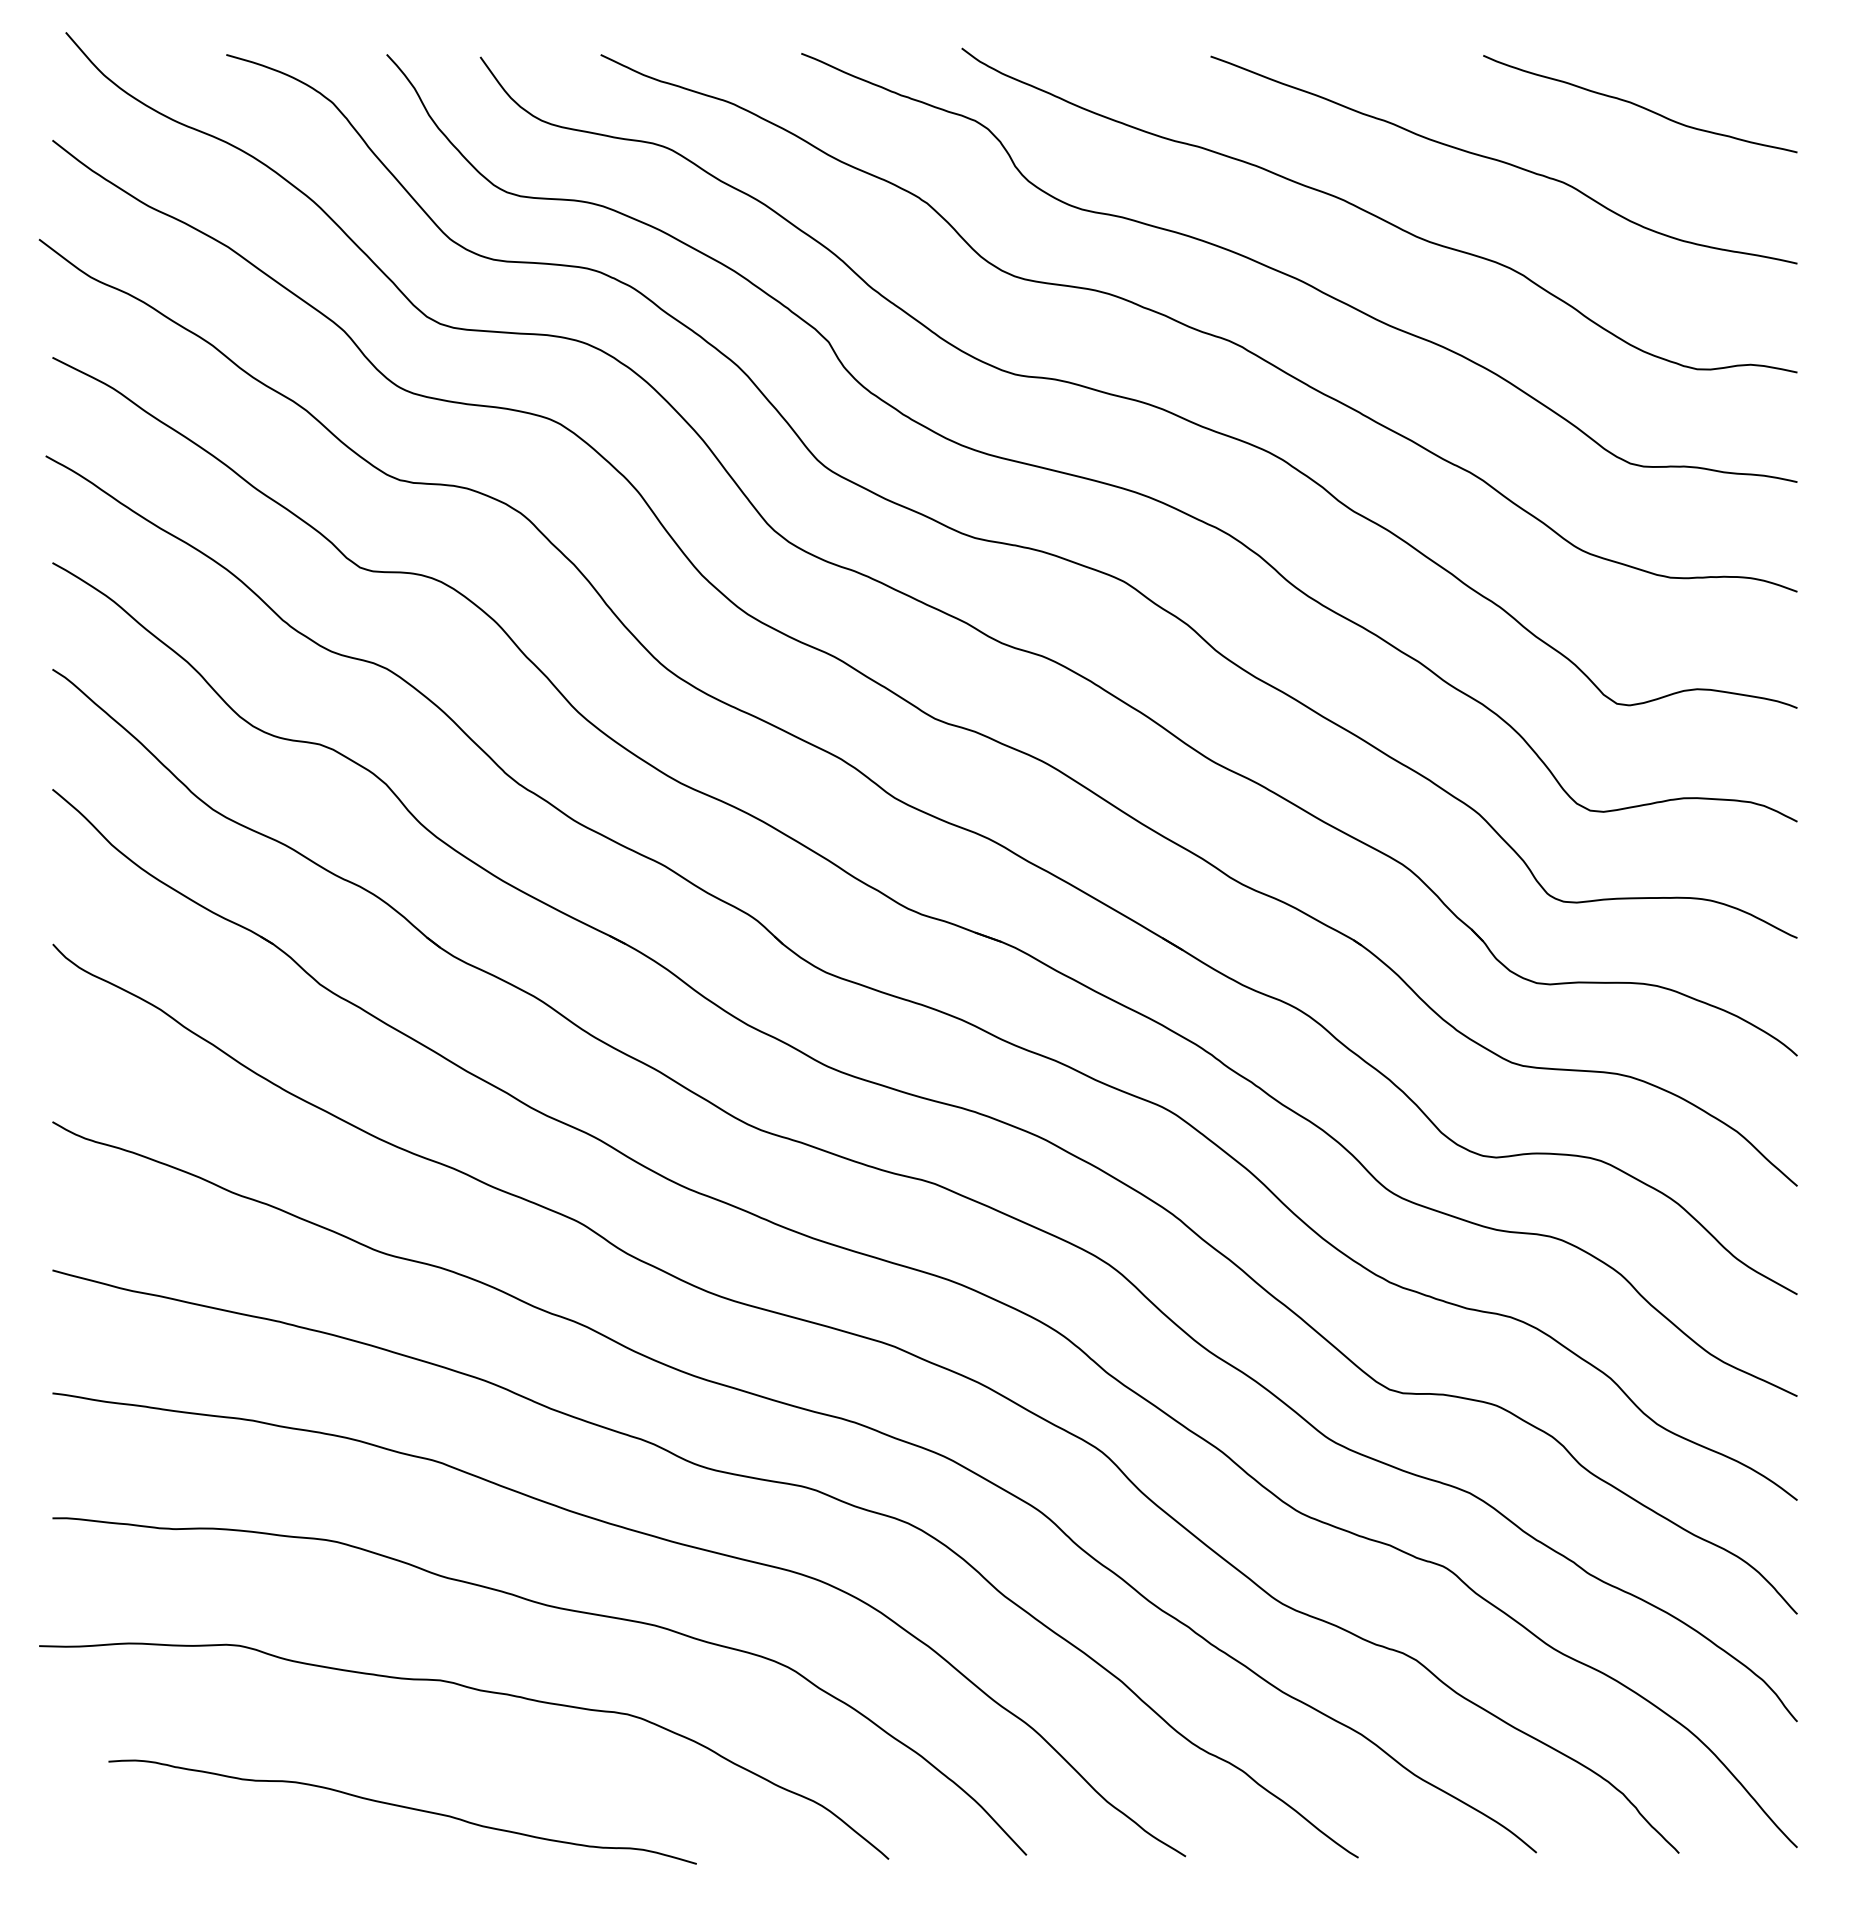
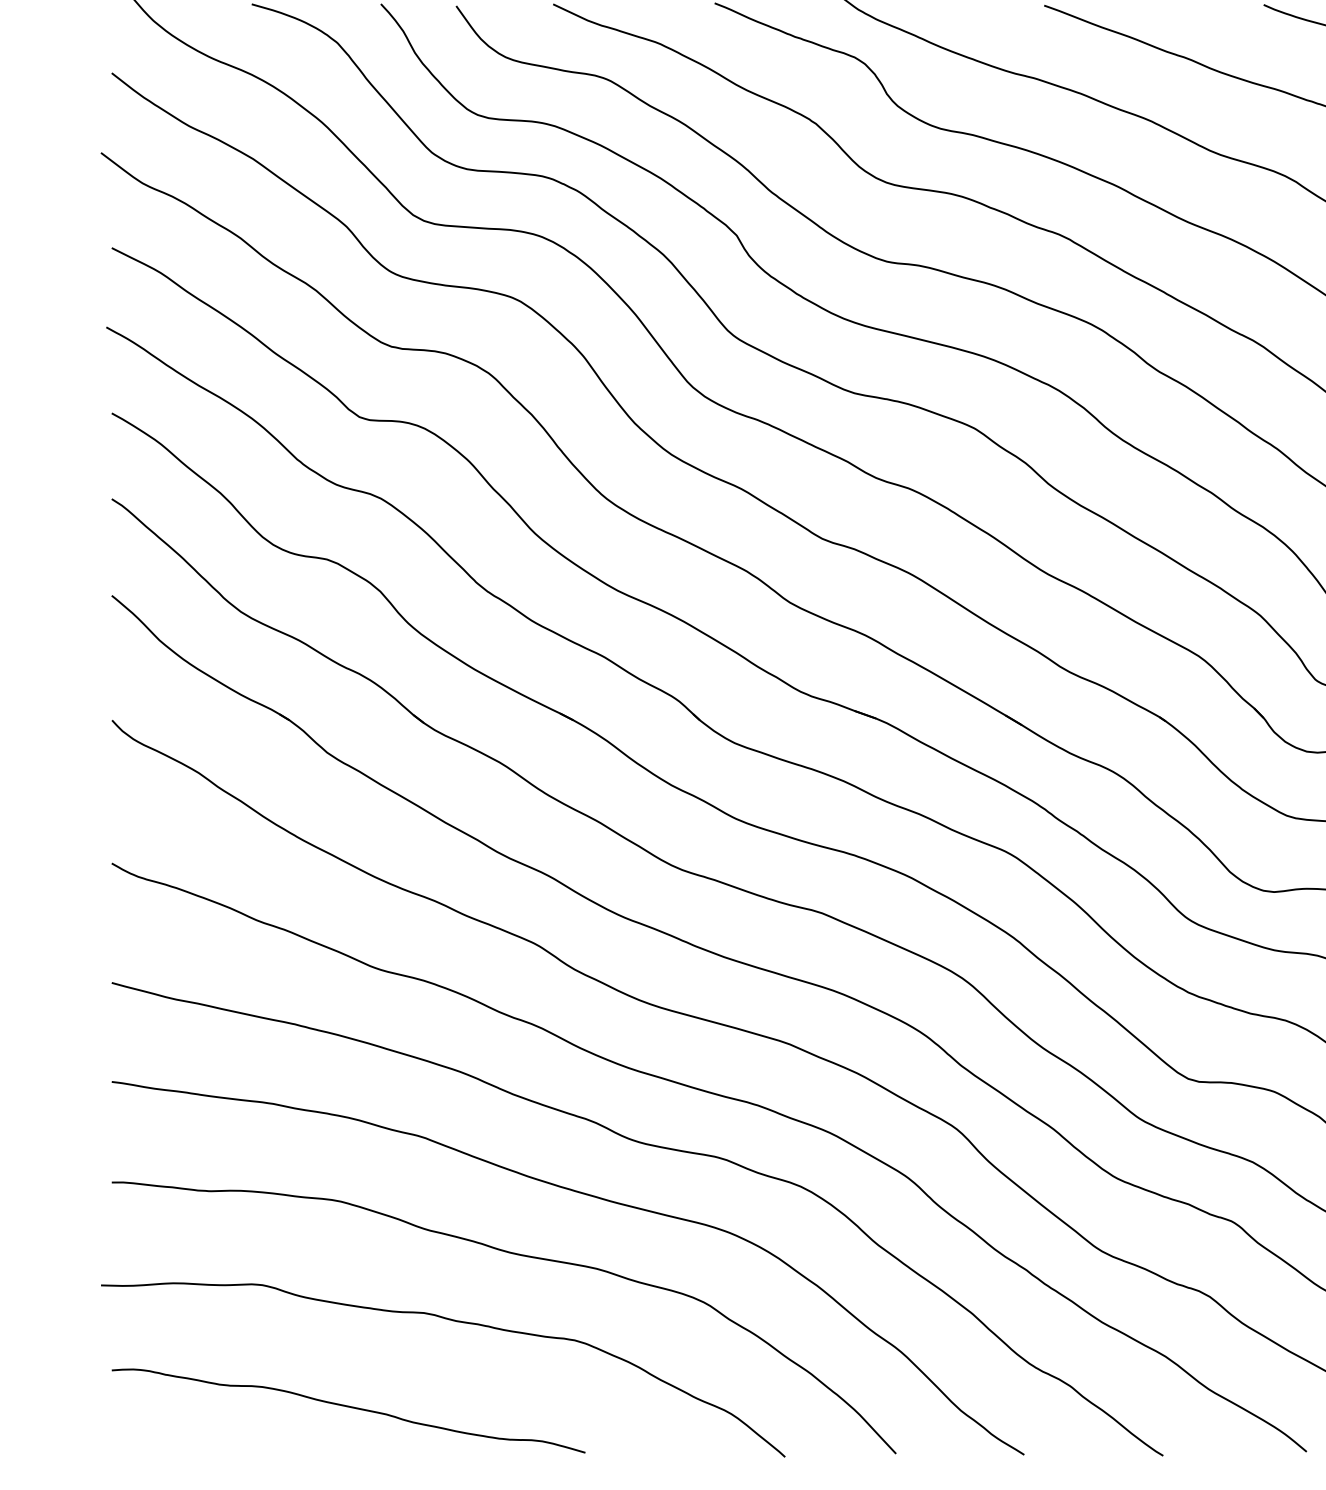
curve: (402, 1807) -> (348, 1407), moved

